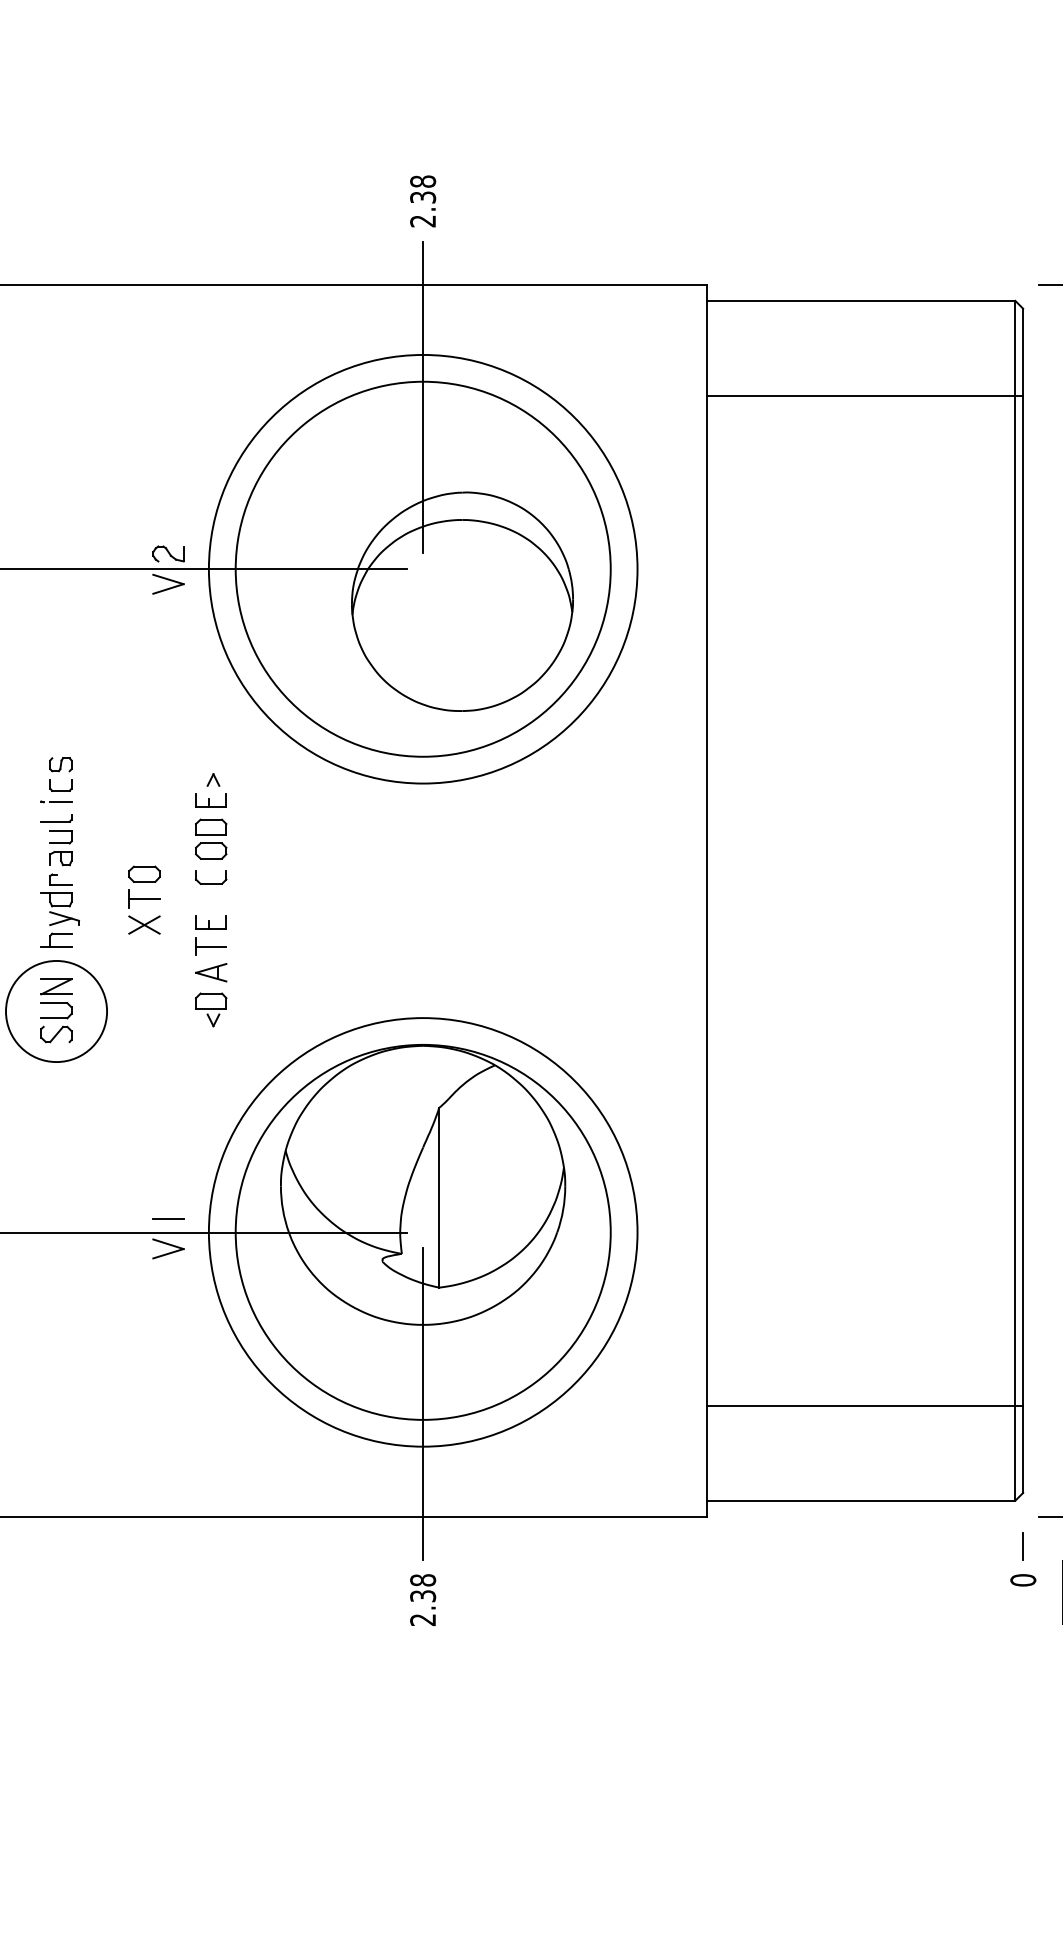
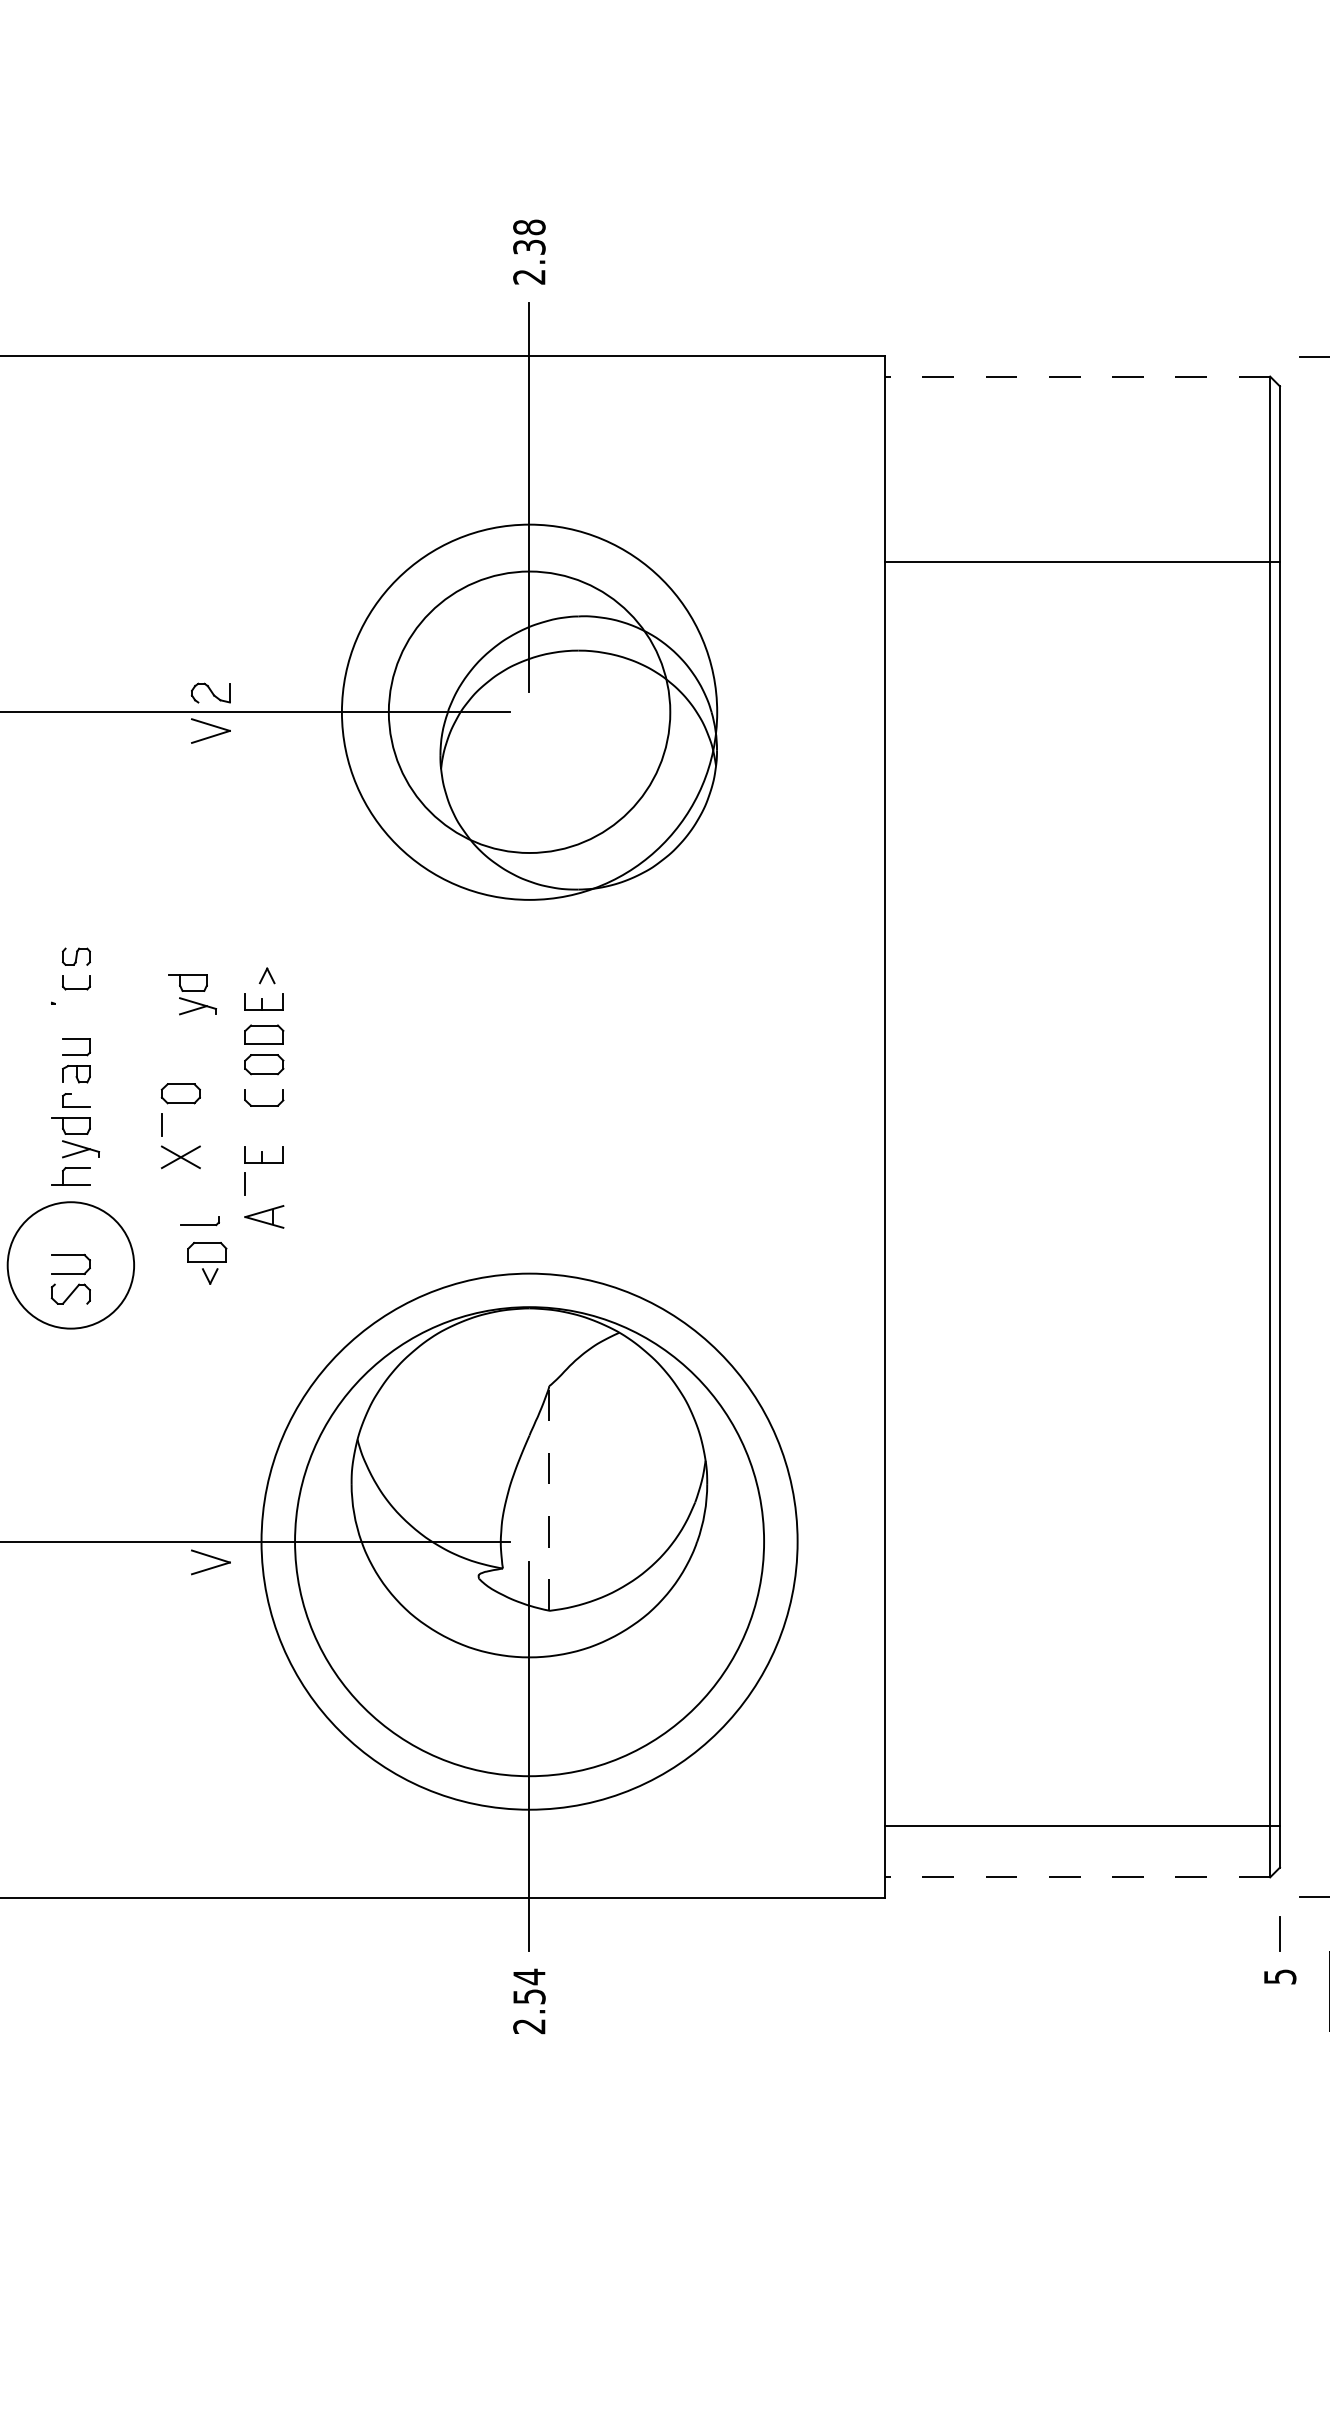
line: (861, 300) -> (1077, 376), solid -> dashed
line: (864, 395) -> (1081, 562), moved
circle: (423, 568) -> (529, 711), size x0.6
circle: (423, 569) -> (529, 712), size x0.7
part: (153, 794) -> (192, 994), added
line: (60, 802) -> (76, 1003), removed
part: (56, 818) -> (199, 1221), moved
line: (144, 898) -> (180, 1124), removed
line: (211, 946) -> (264, 1184), removed
part: (56, 986) -> (70, 1234), removed
part: (211, 1009) -> (207, 1263), moved
line: (439, 1197) -> (549, 1498), solid -> dashed
line: (168, 1218) -> (210, 1524), removed
line: (864, 1405) -> (1081, 1825), moved
line: (861, 1500) -> (1077, 1877), solid -> dashed
text: (1022, 1580) -> (1279, 1976), 0 -> 5
text: (423, 1587) -> (529, 1985), 2.38 -> 2.54

